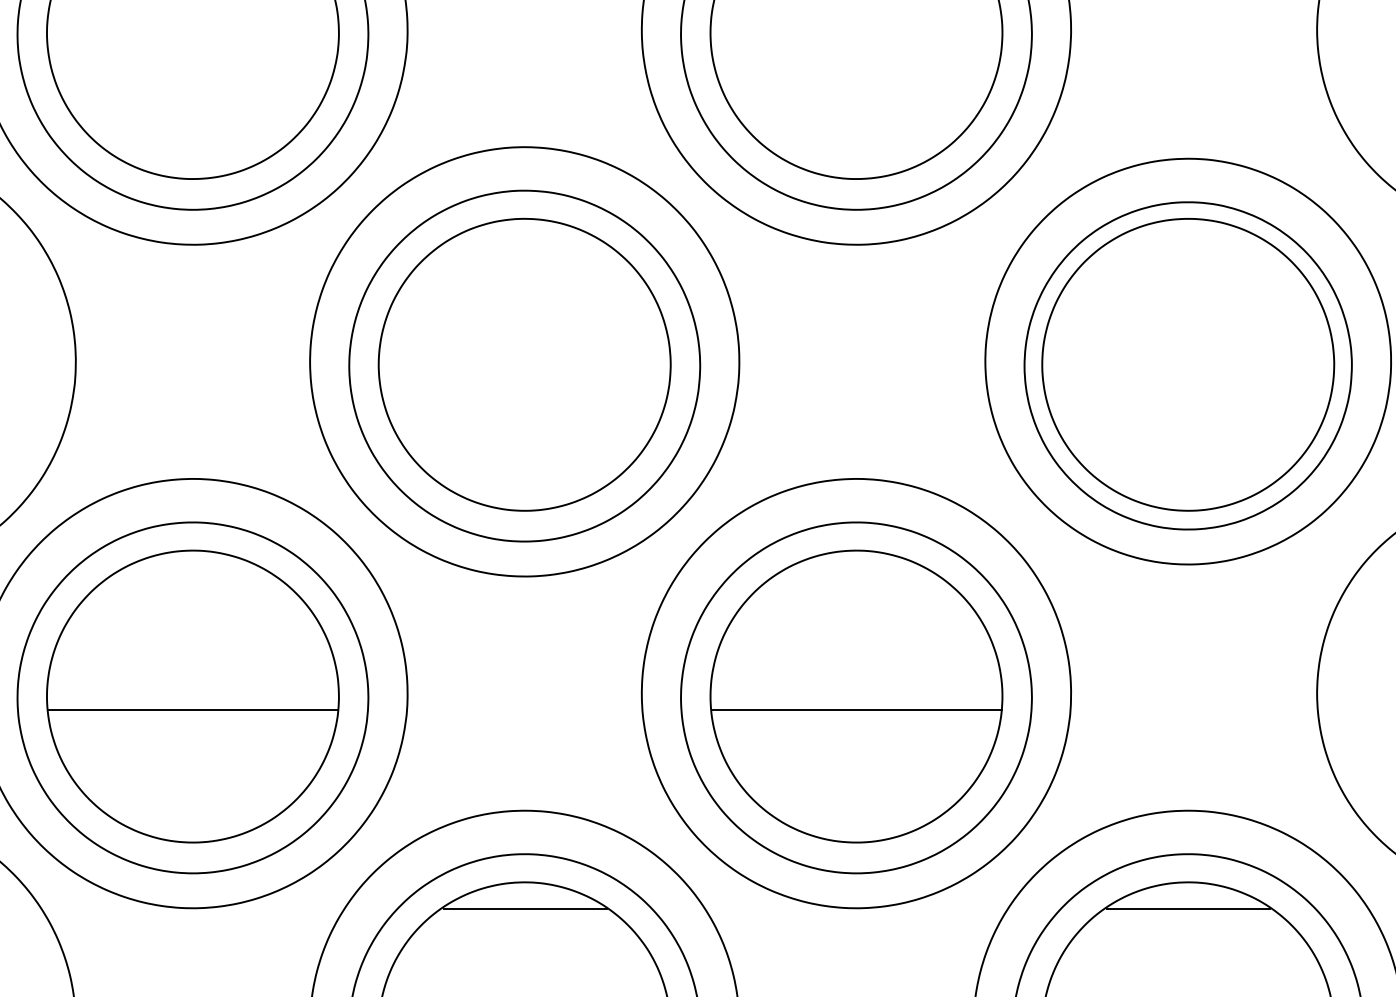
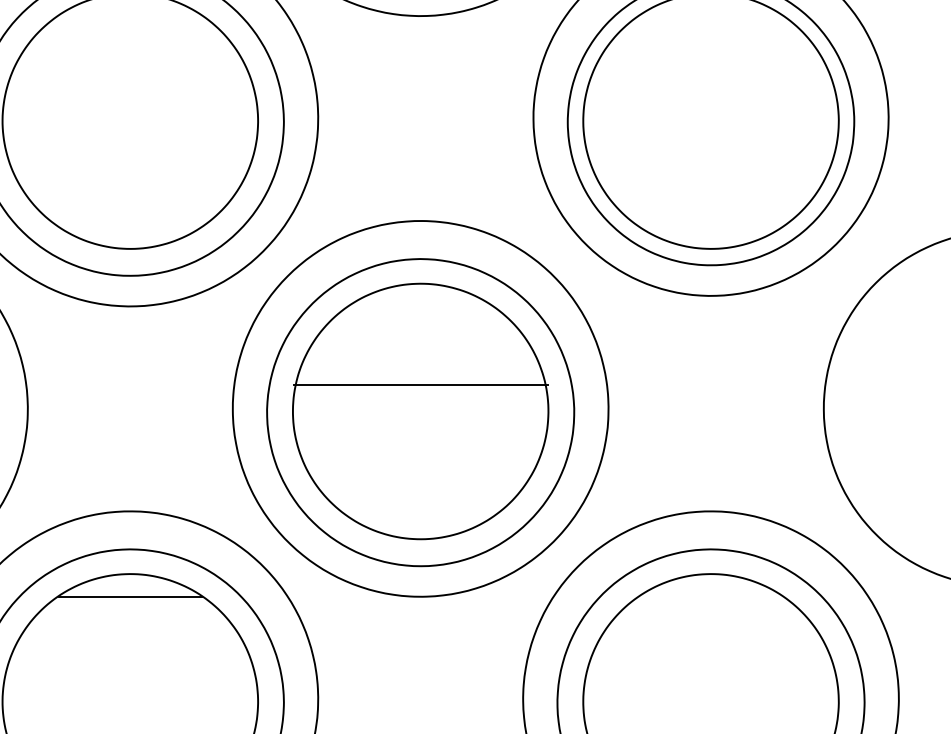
line: (856, 709) -> (420, 384), moved
line: (1188, 908) -> (711, 596), removed

